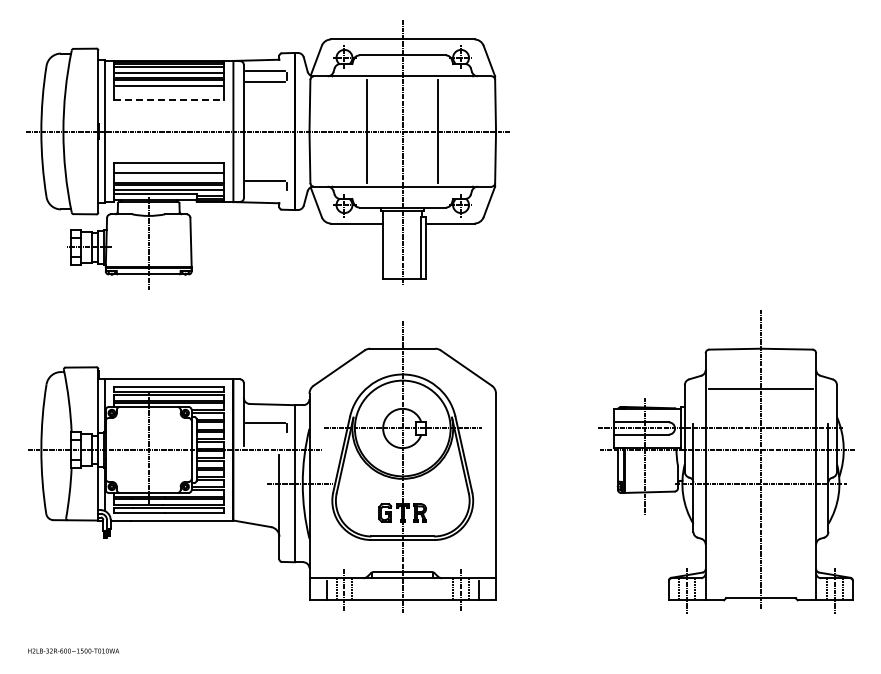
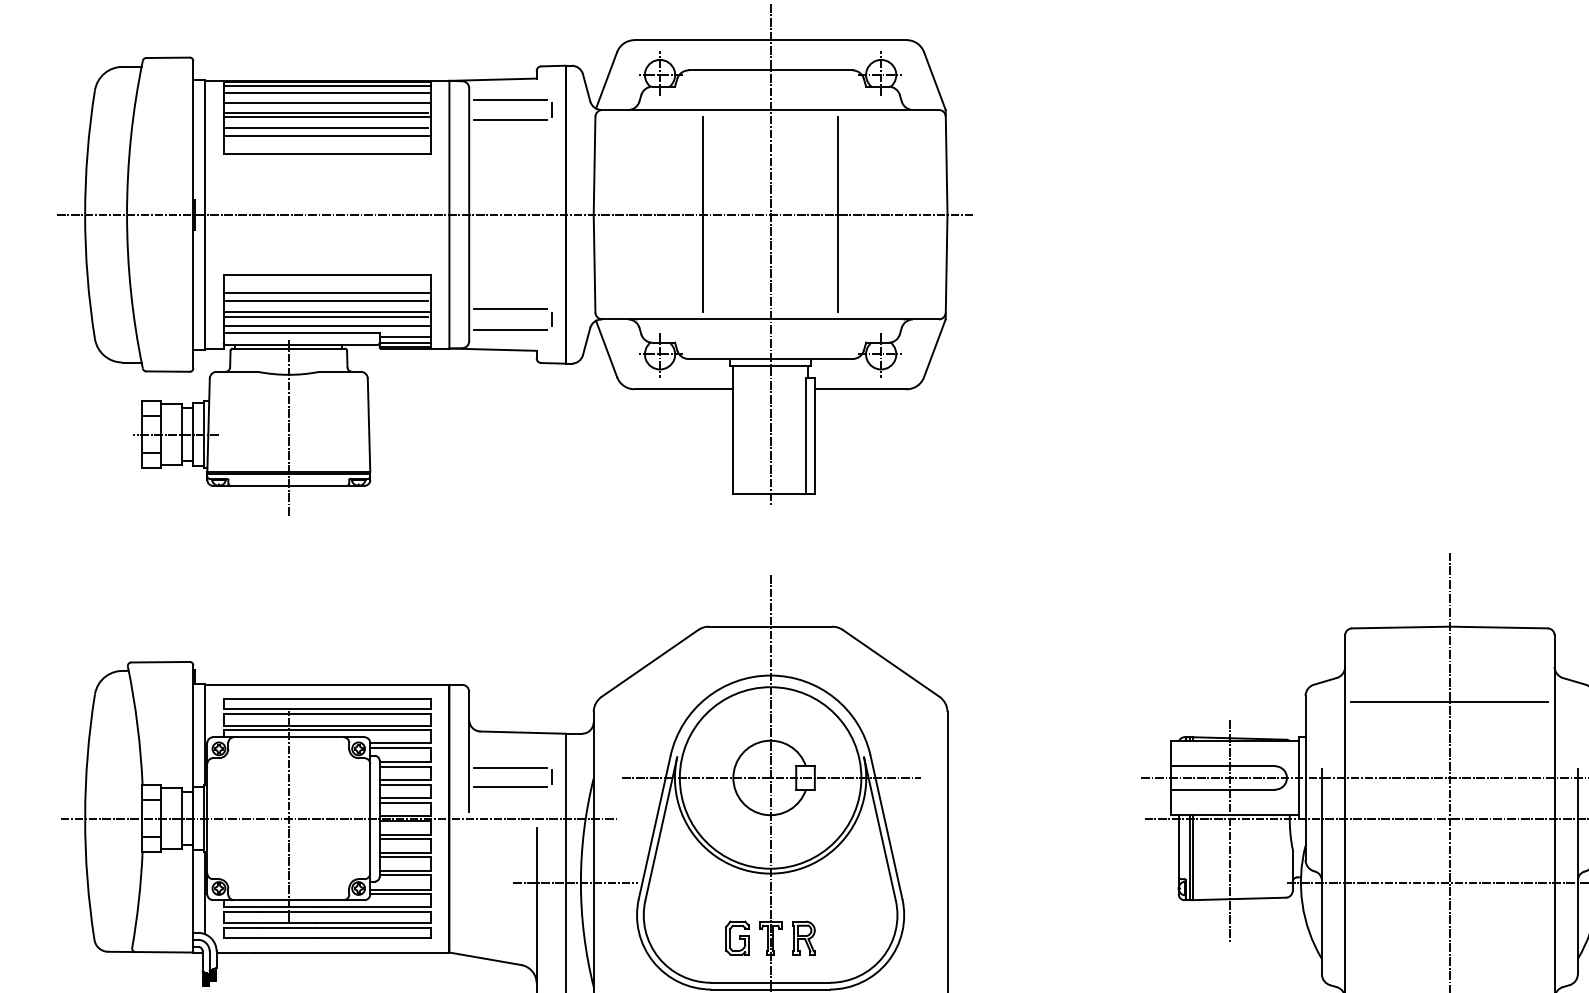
line: (168, 90) -> (326, 136), added
line: (168, 99) -> (326, 153), dashed -> solid
line: (168, 176) -> (326, 300), added
line: (265, 192) -> (510, 330), added
line: (265, 433) -> (510, 787), added

